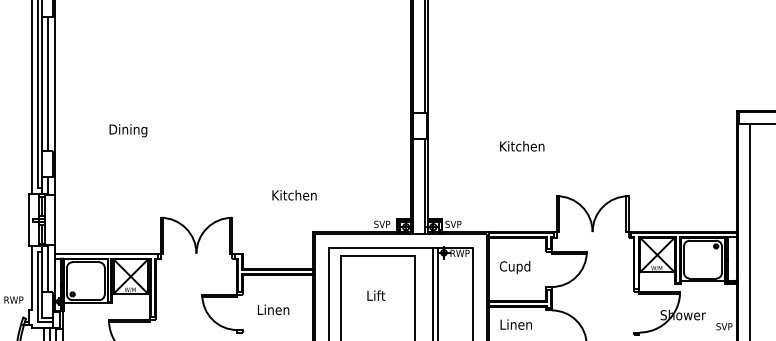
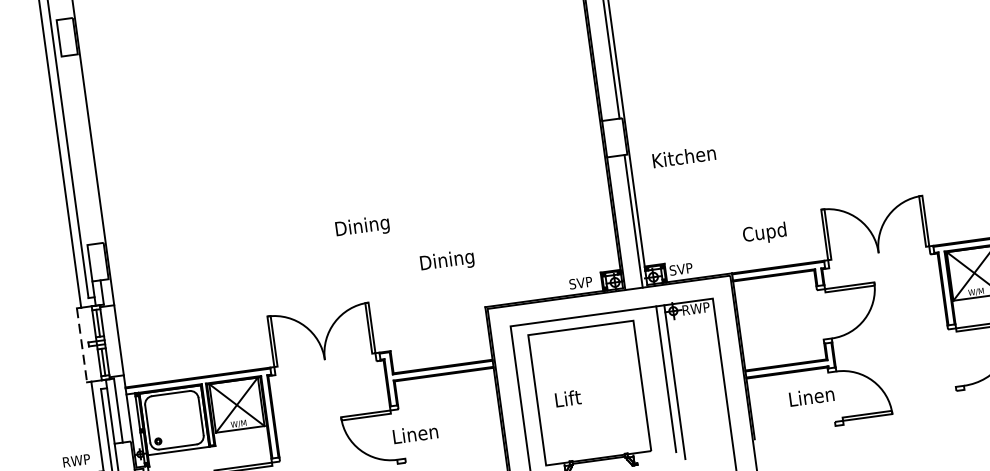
line: (41, 83) -> (73, 150), removed
line: (47, 83) -> (82, 149), removed
text: (128, 130) -> (362, 226), moved
text: (522, 146) -> (684, 157), moved
text: (294, 196) -> (451, 260), Kitchen -> Dining
line: (28, 220) -> (81, 345), solid -> dashed
text: (514, 267) -> (763, 233), moved
text: (376, 295) -> (568, 398), moved
text: (273, 309) -> (415, 433), moved
text: (515, 324) -> (810, 396), moved

